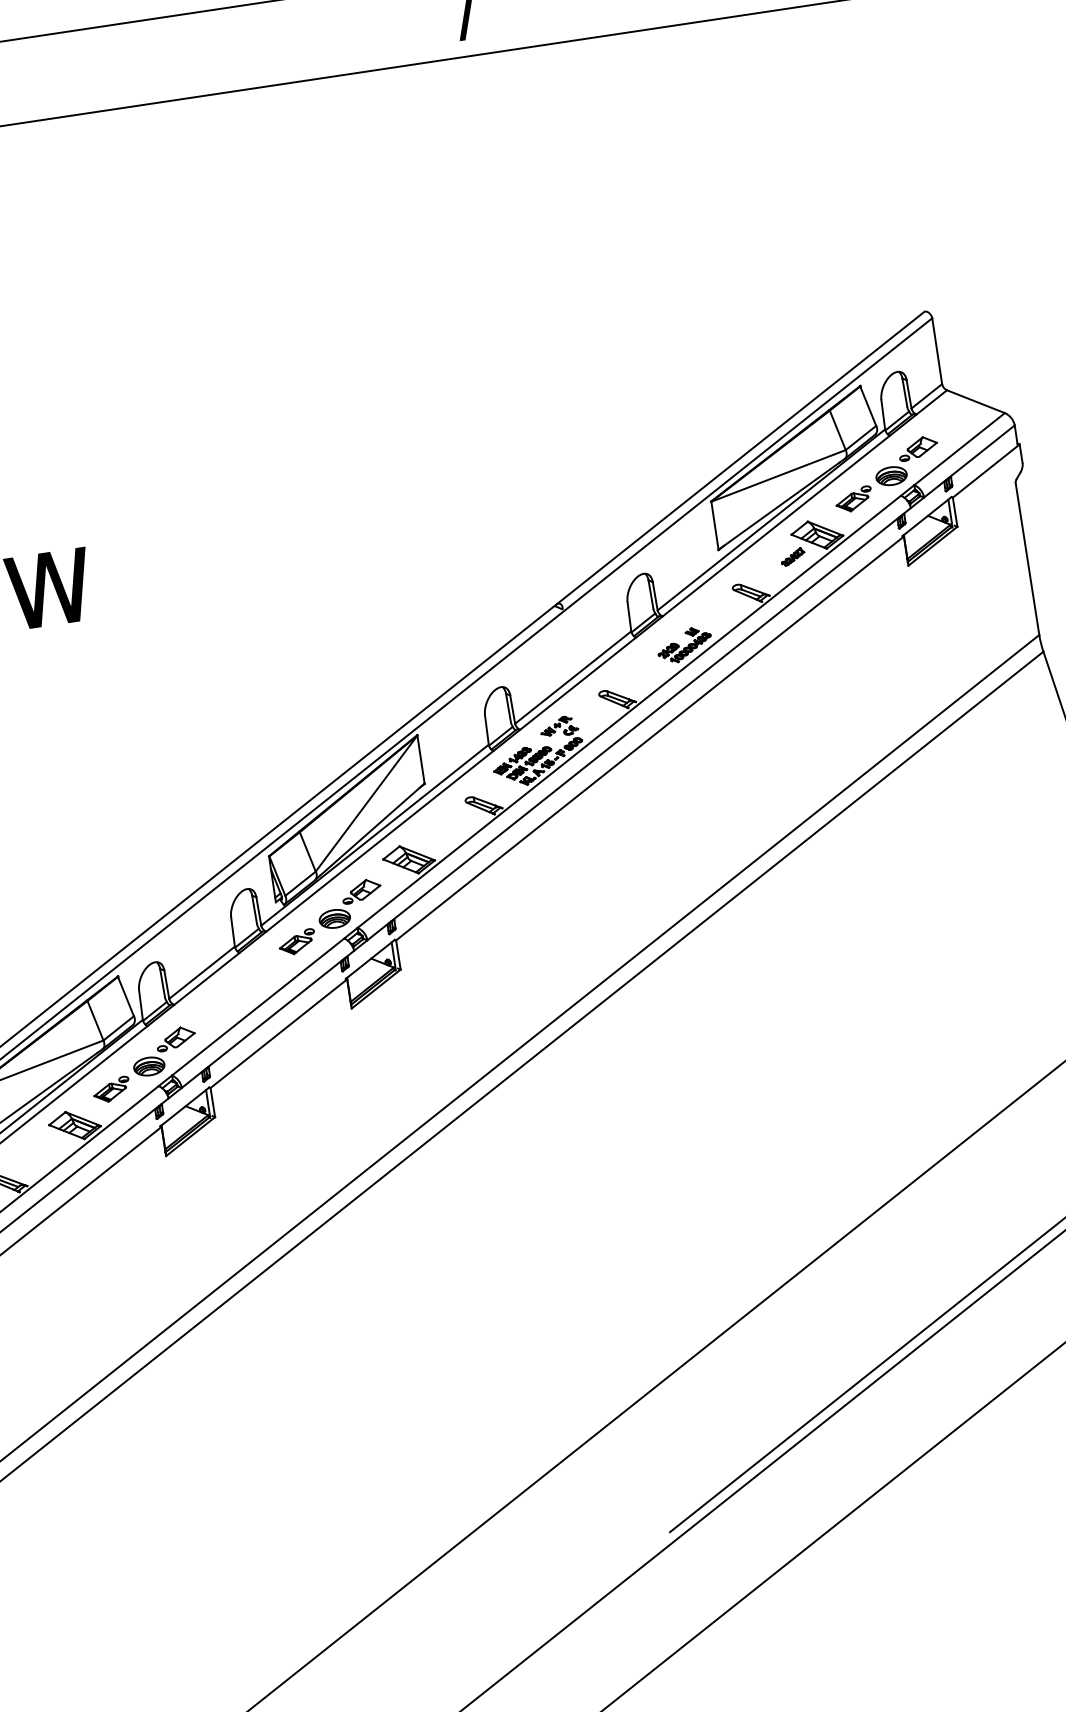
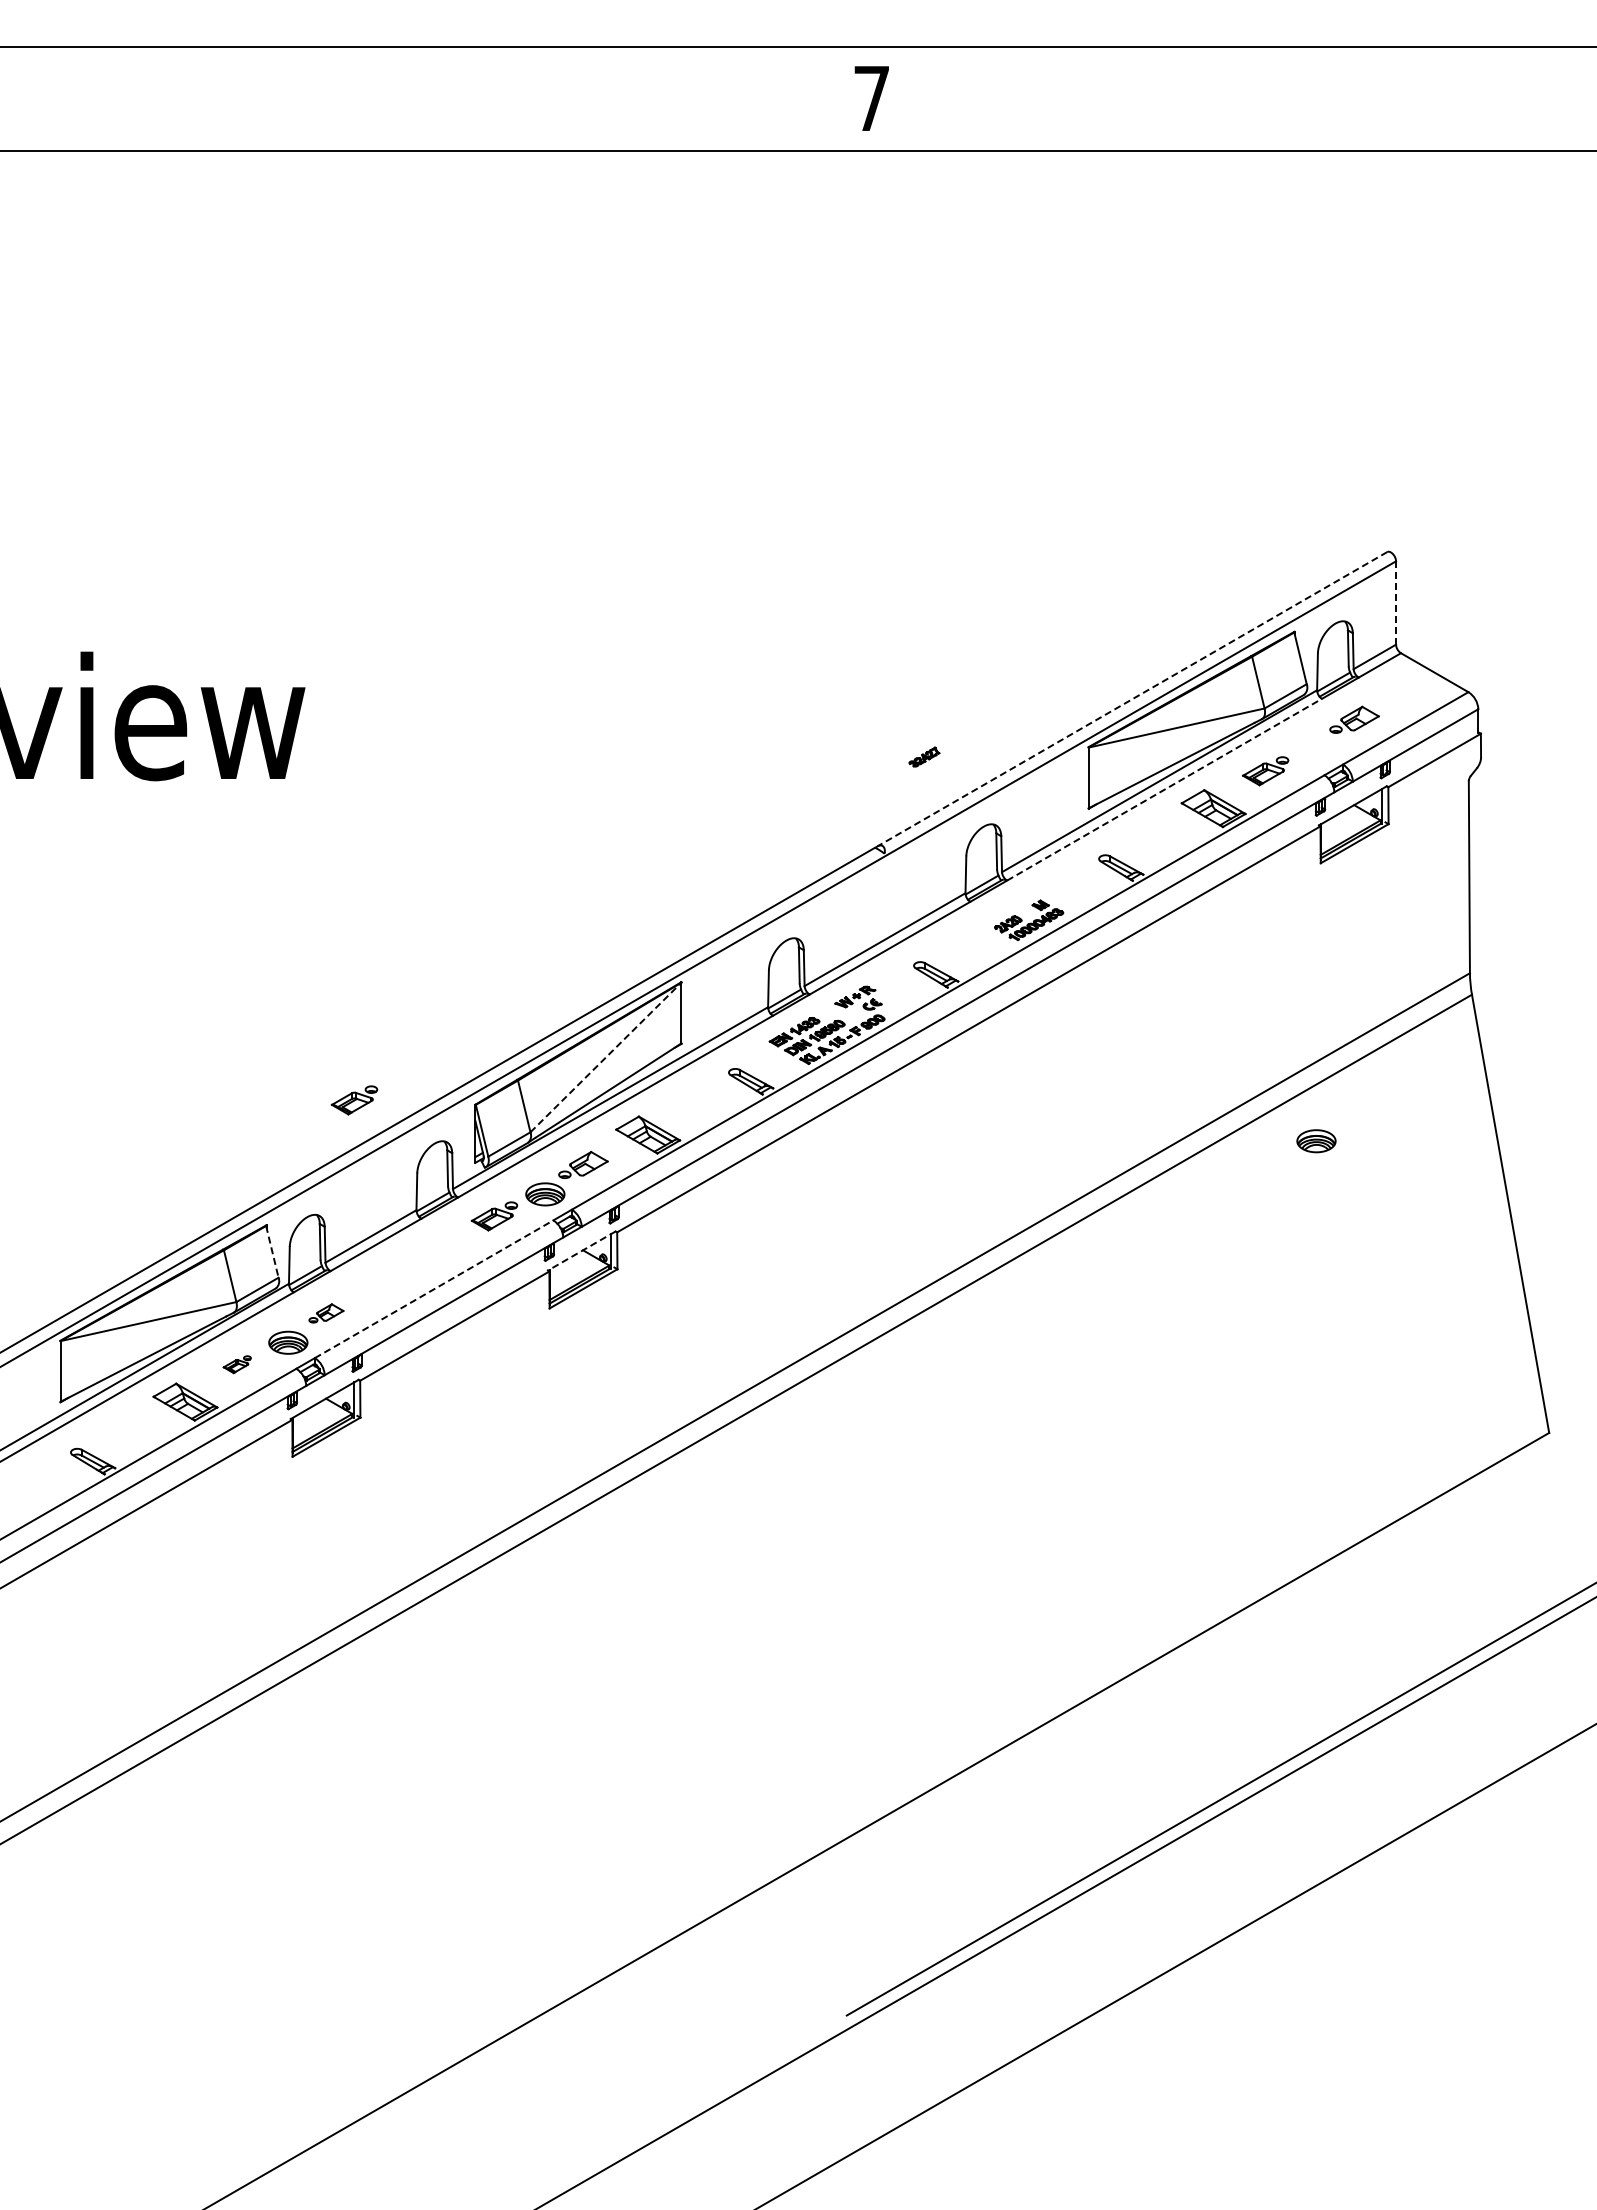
line: (937, 351) -> (1396, 603), solid -> dashed
line: (740, 458) -> (1132, 699), solid -> dashed
part: (891, 476) -> (1316, 1141), moved
line: (776, 525) -> (1164, 789), solid -> dashed
part: (792, 556) -> (924, 756), moved
line: (367, 803) -> (606, 1057), solid -> dashed
part: (172, 867) -> (354, 1100), added
line: (370, 959) -> (581, 1251), solid -> dashed
line: (126, 996) -> (272, 1251), solid -> dashed
line: (258, 1007) -> (434, 1289), solid -> dashed
part: (176, 1038) -> (326, 1313), size x0.7
part: (110, 1089) -> (236, 1364), size x0.6

